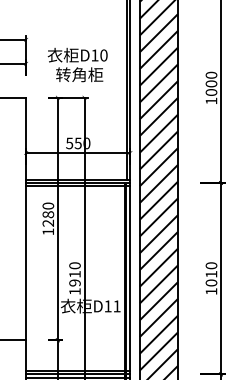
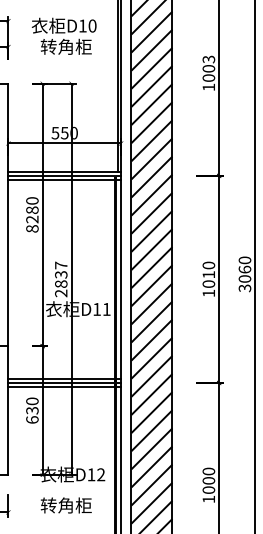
text: (77, 64) -> (63, 35), moved
text: (211, 75) -> (208, 59), 1000 -> 1003
text: (48, 231) -> (32, 228), 1280 -> 8280
text: (75, 278) -> (61, 279), 1910 -> 2837

